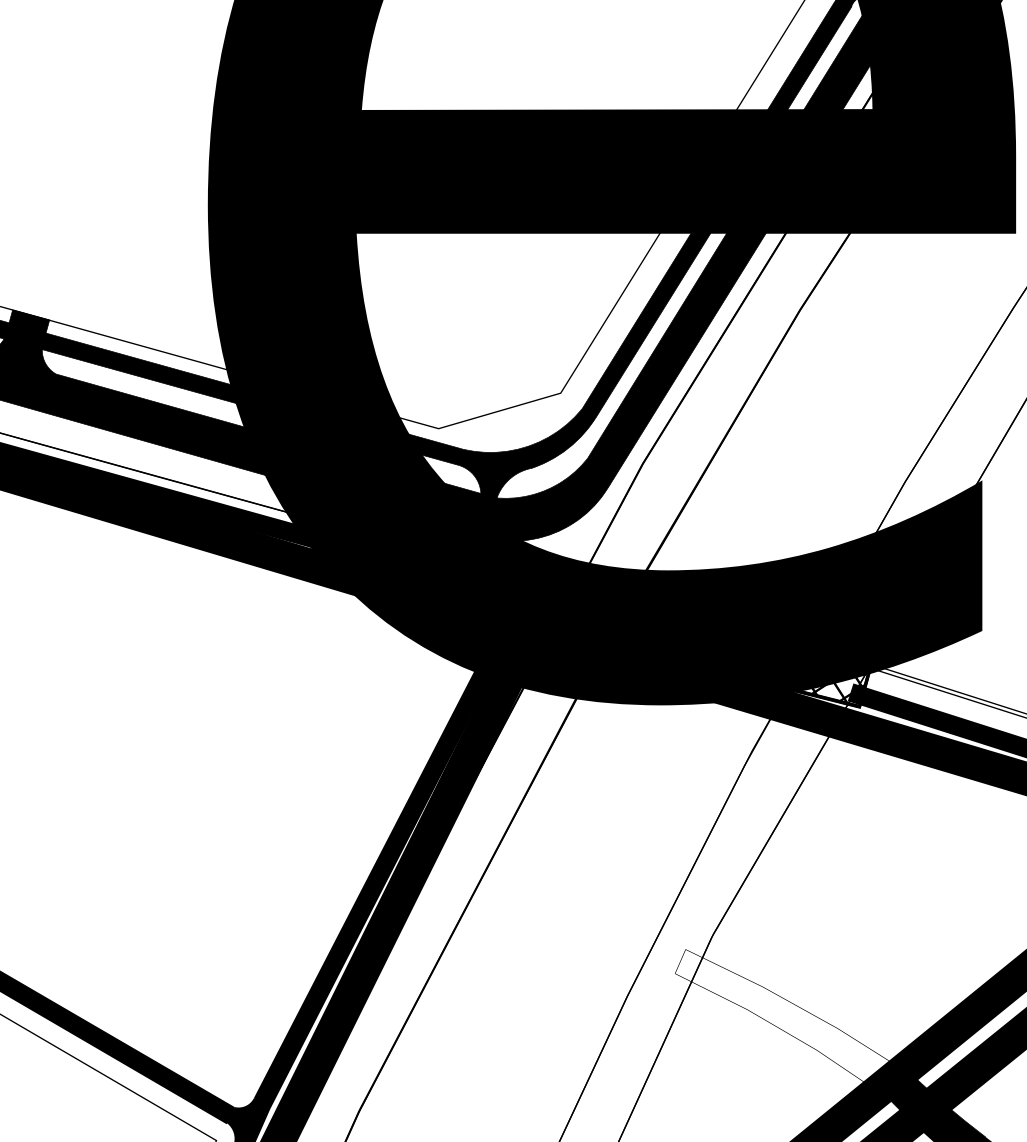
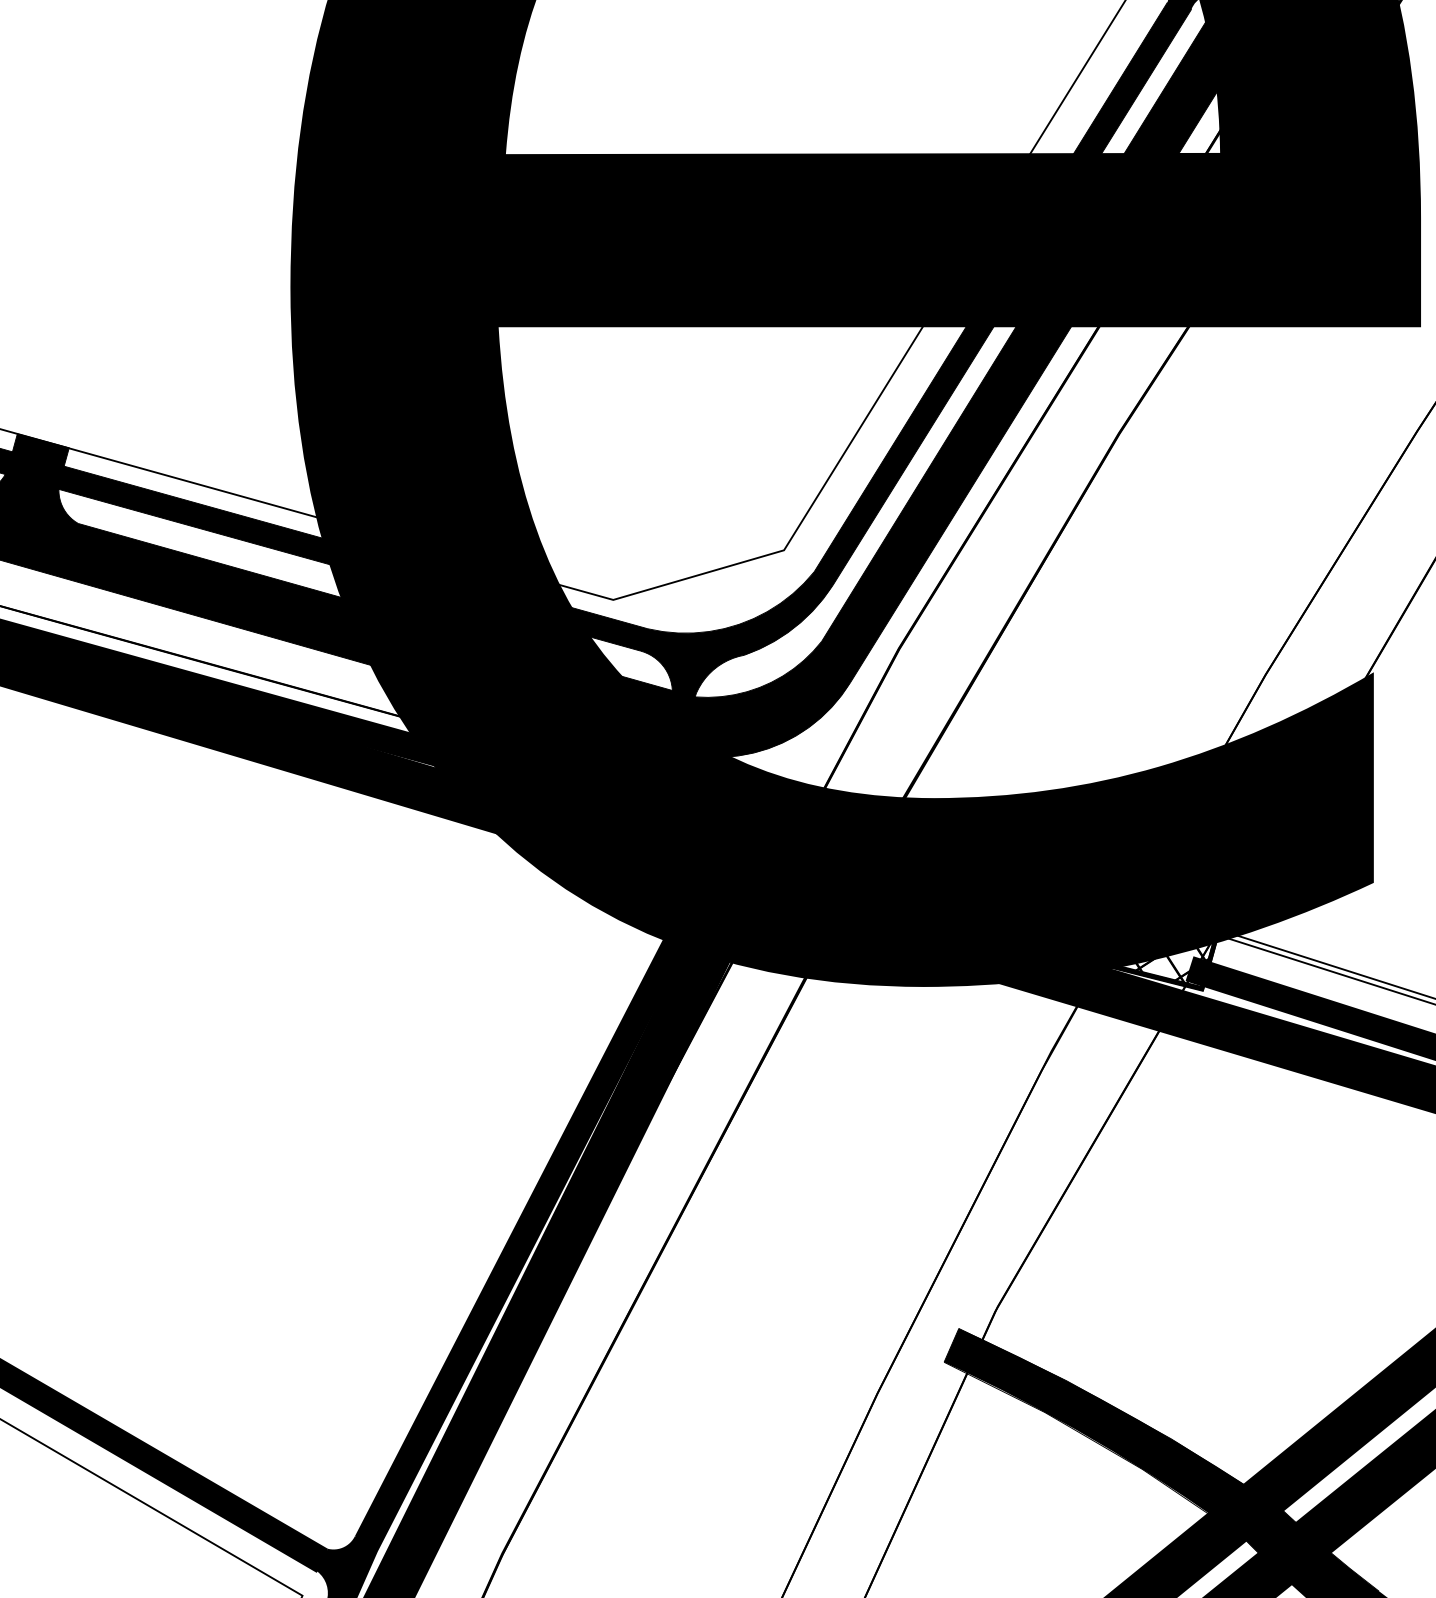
fill: (792, 1022) -> (1108, 1430), added

